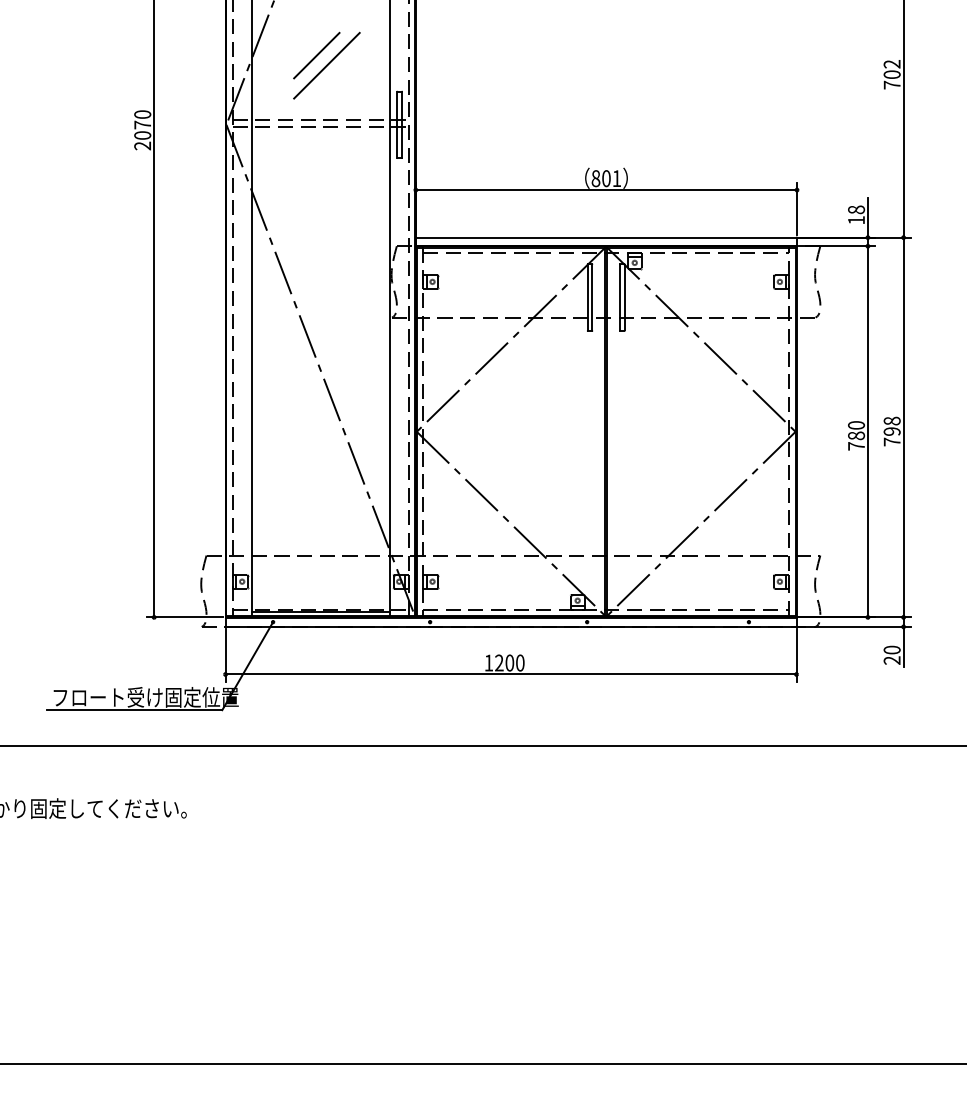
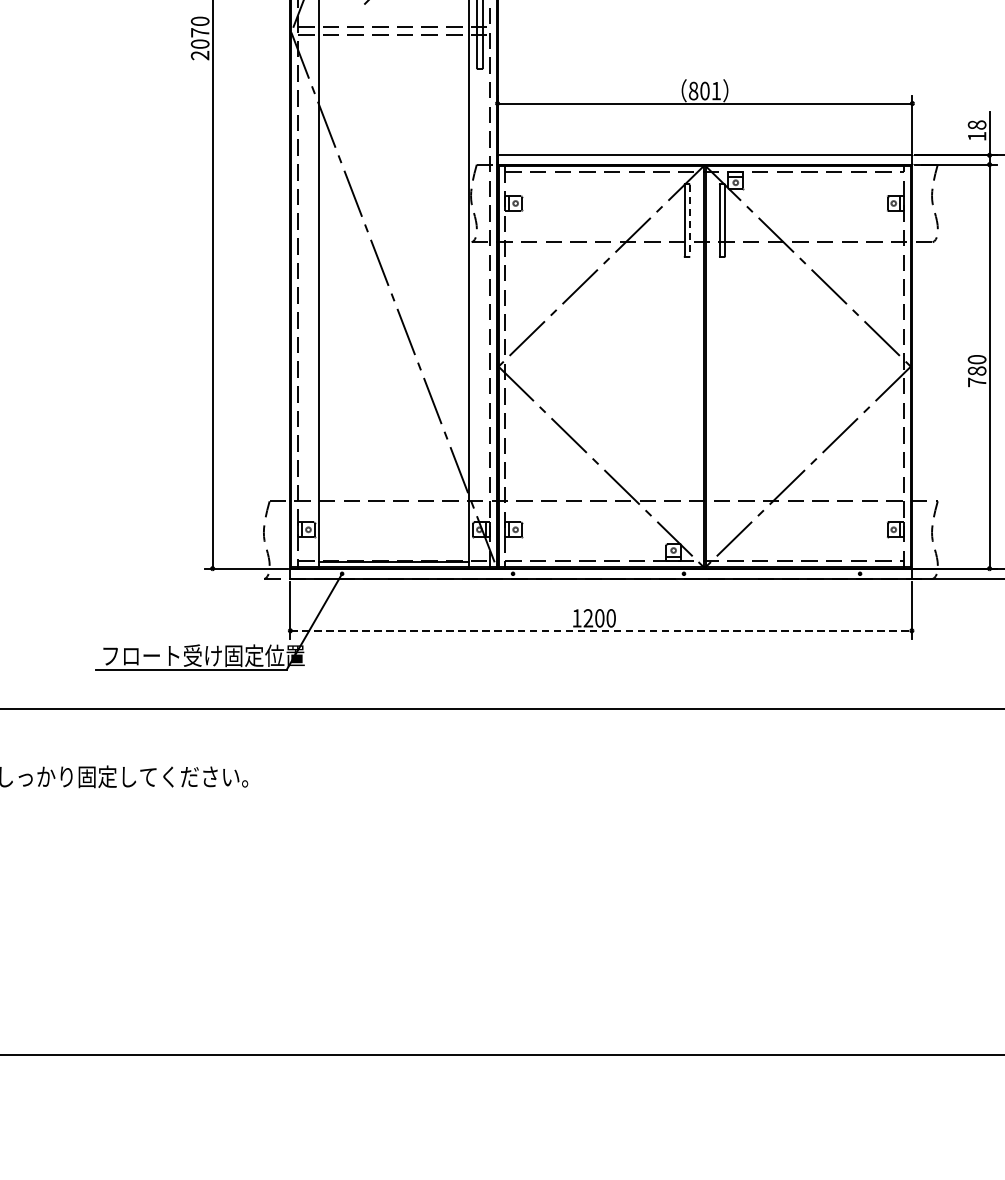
line: (592, 297) -> (689, 220), solid -> dashed
line: (511, 674) -> (601, 630), solid -> dashed

